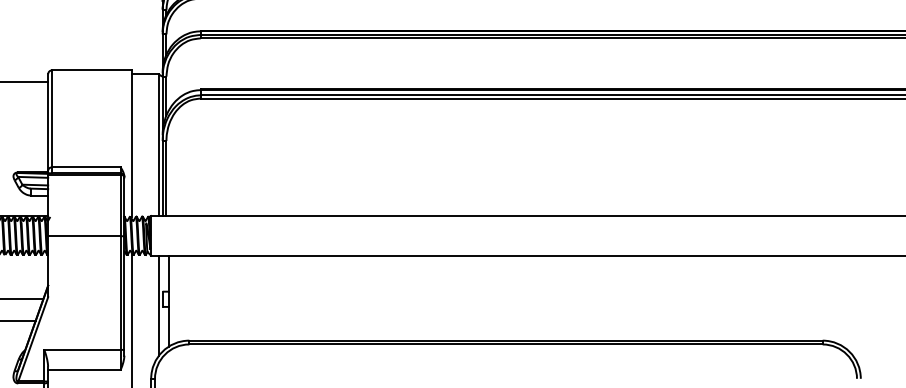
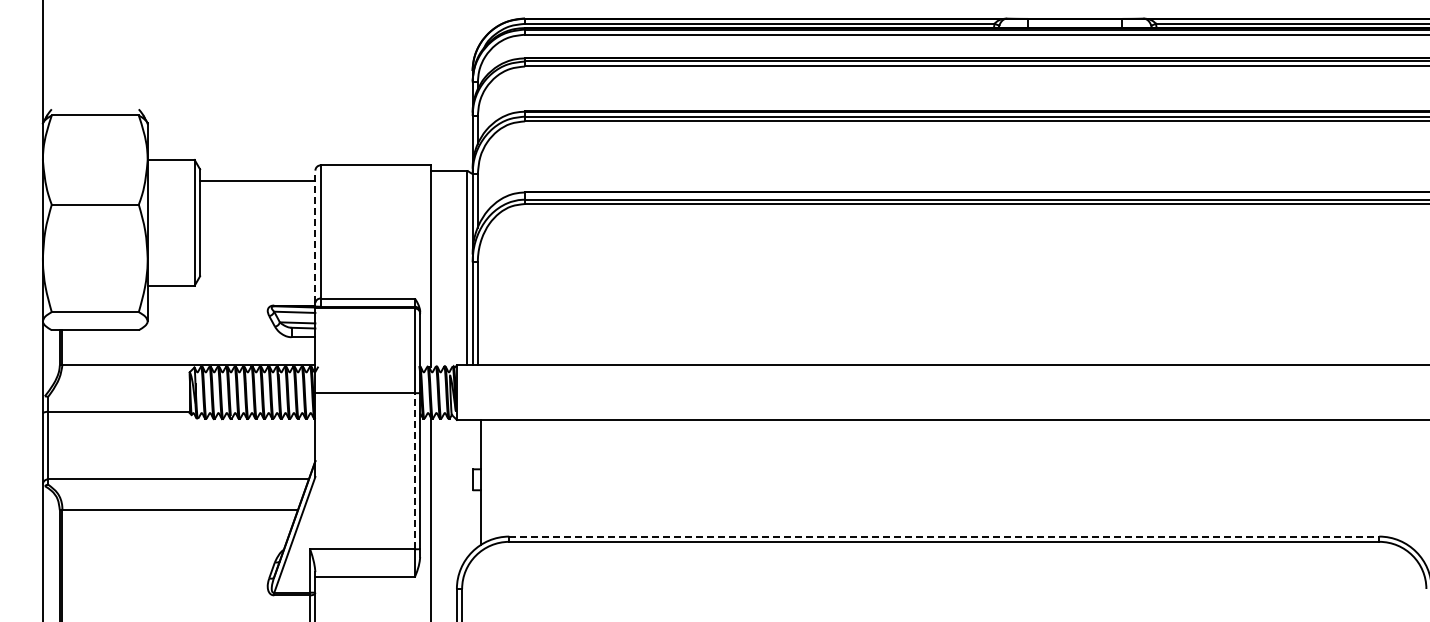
line: (48, 122) -> (315, 236), solid -> dashed
line: (120, 292) -> (414, 470), solid -> dashed
line: (158, 305) -> (467, 488), removed
line: (506, 340) -> (944, 536), solid -> dashed

